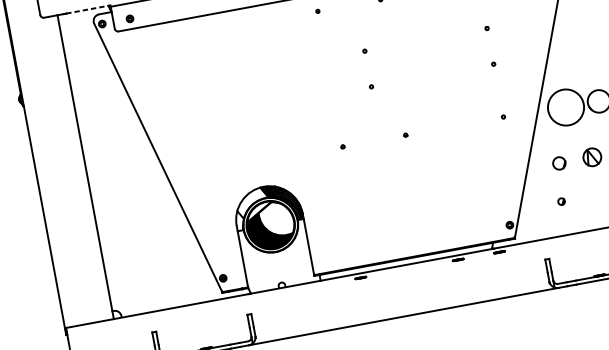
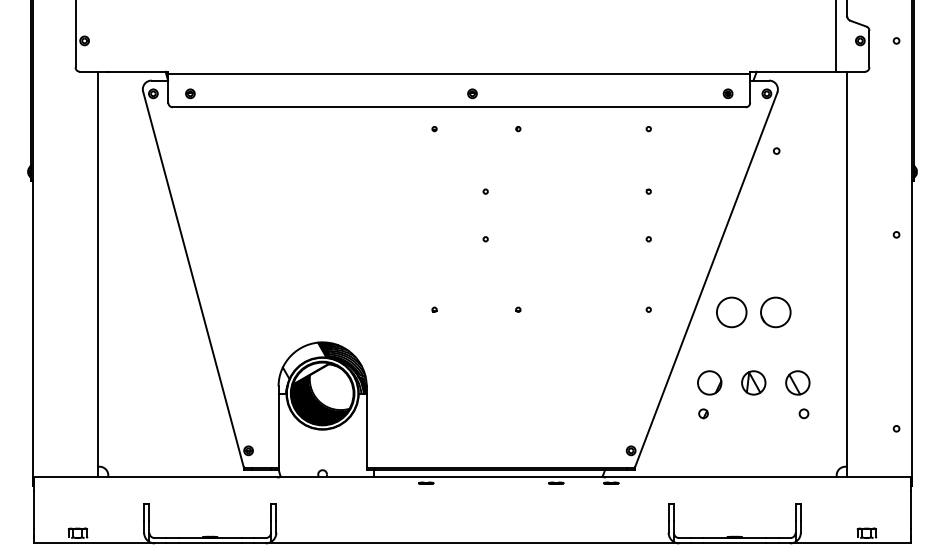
line: (88, 9) -> (139, 71), dashed -> solid
circle: (565, 107) -> (731, 312), size x0.62
part: (559, 163) -> (709, 382), size x1.43
part: (561, 201) -> (703, 413), moved

